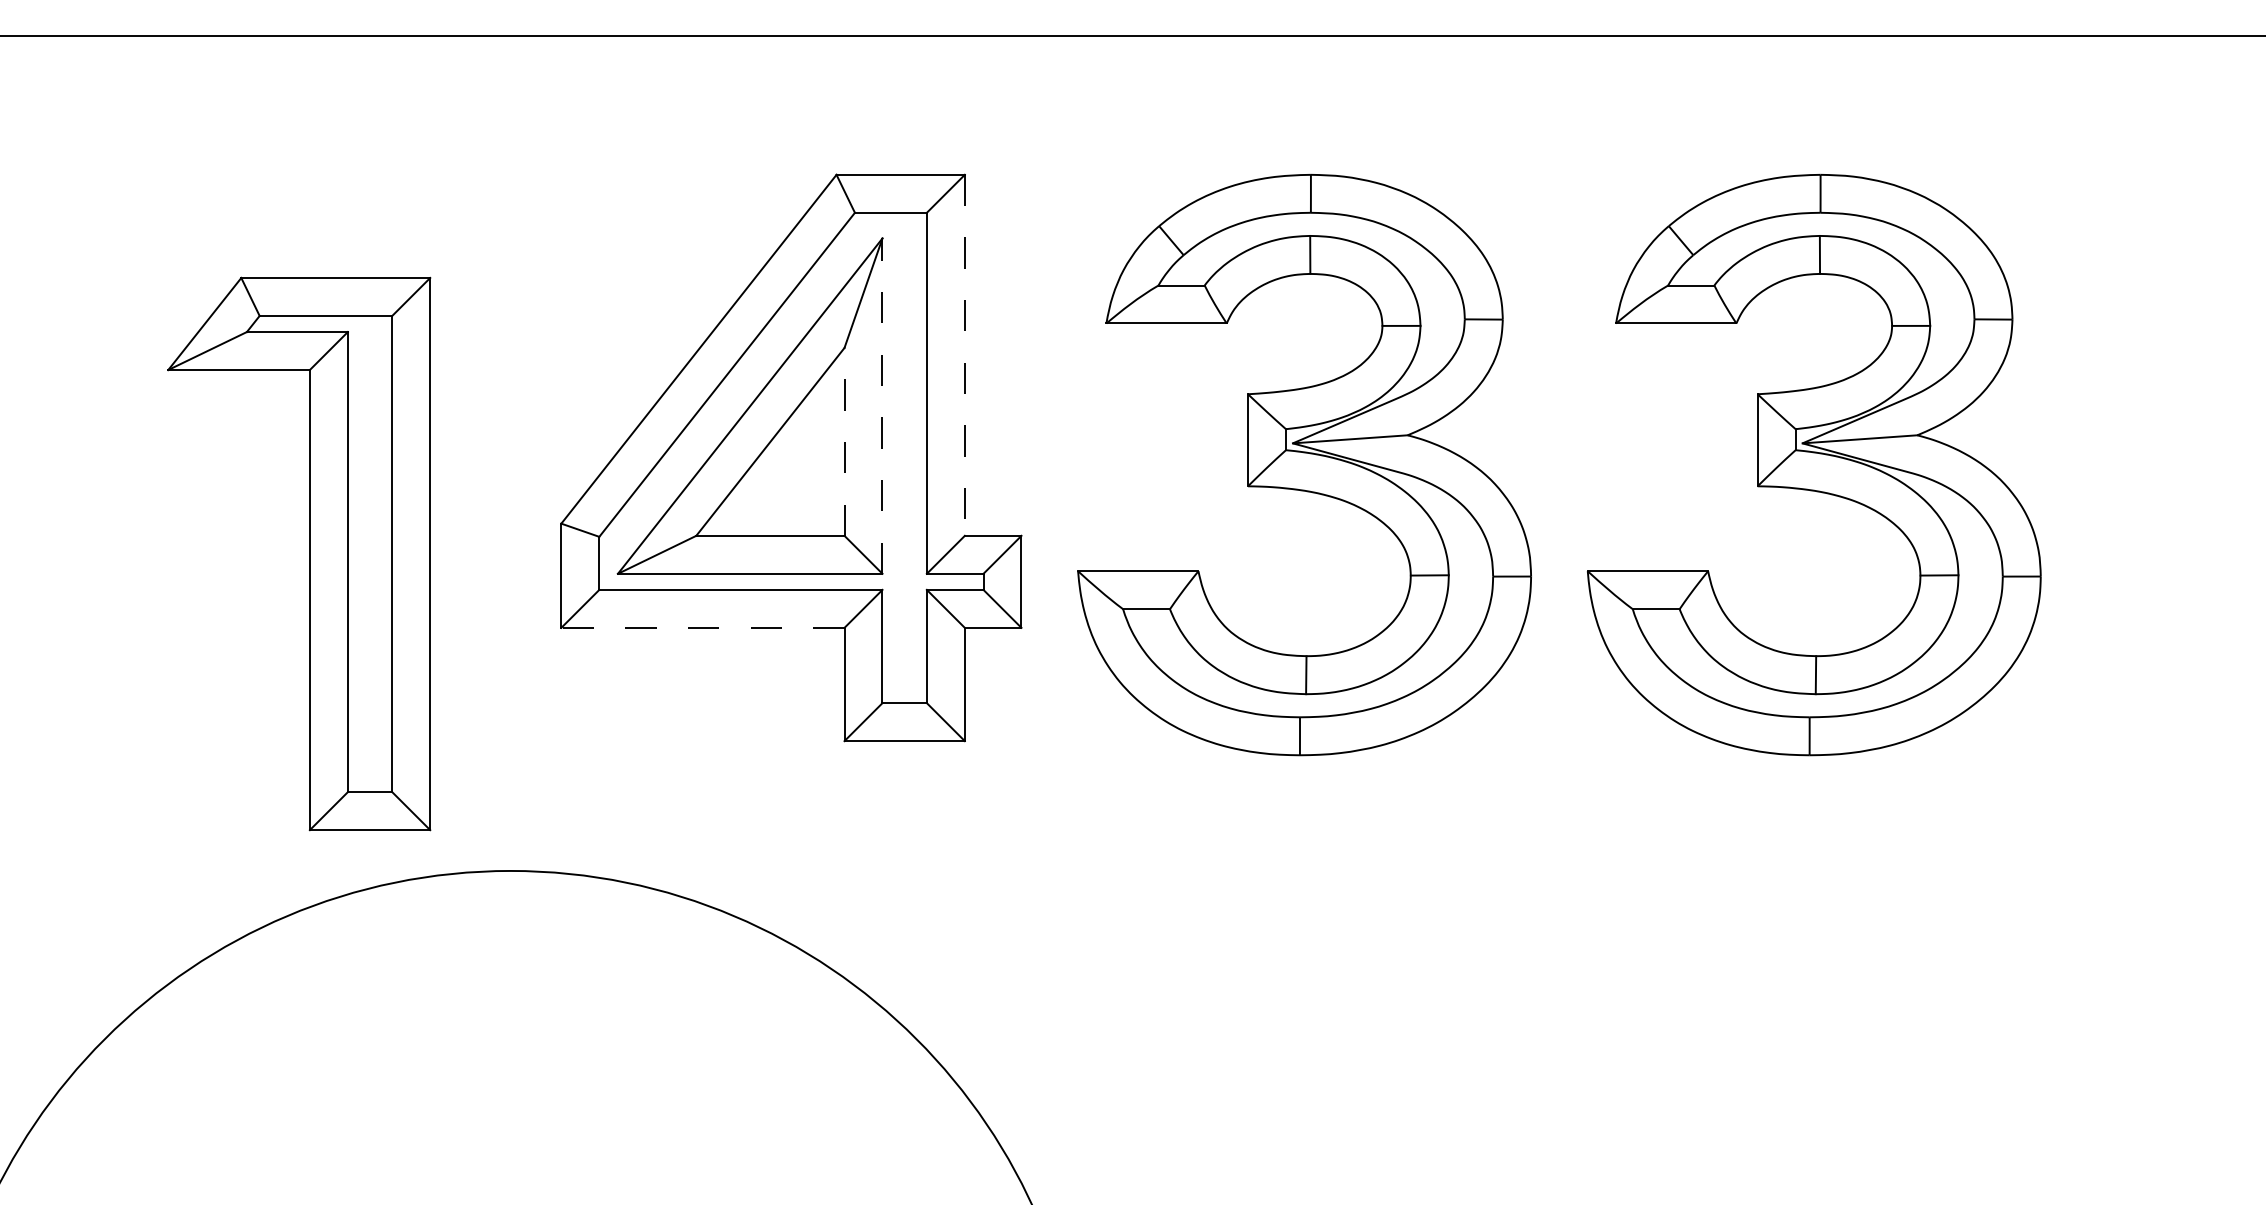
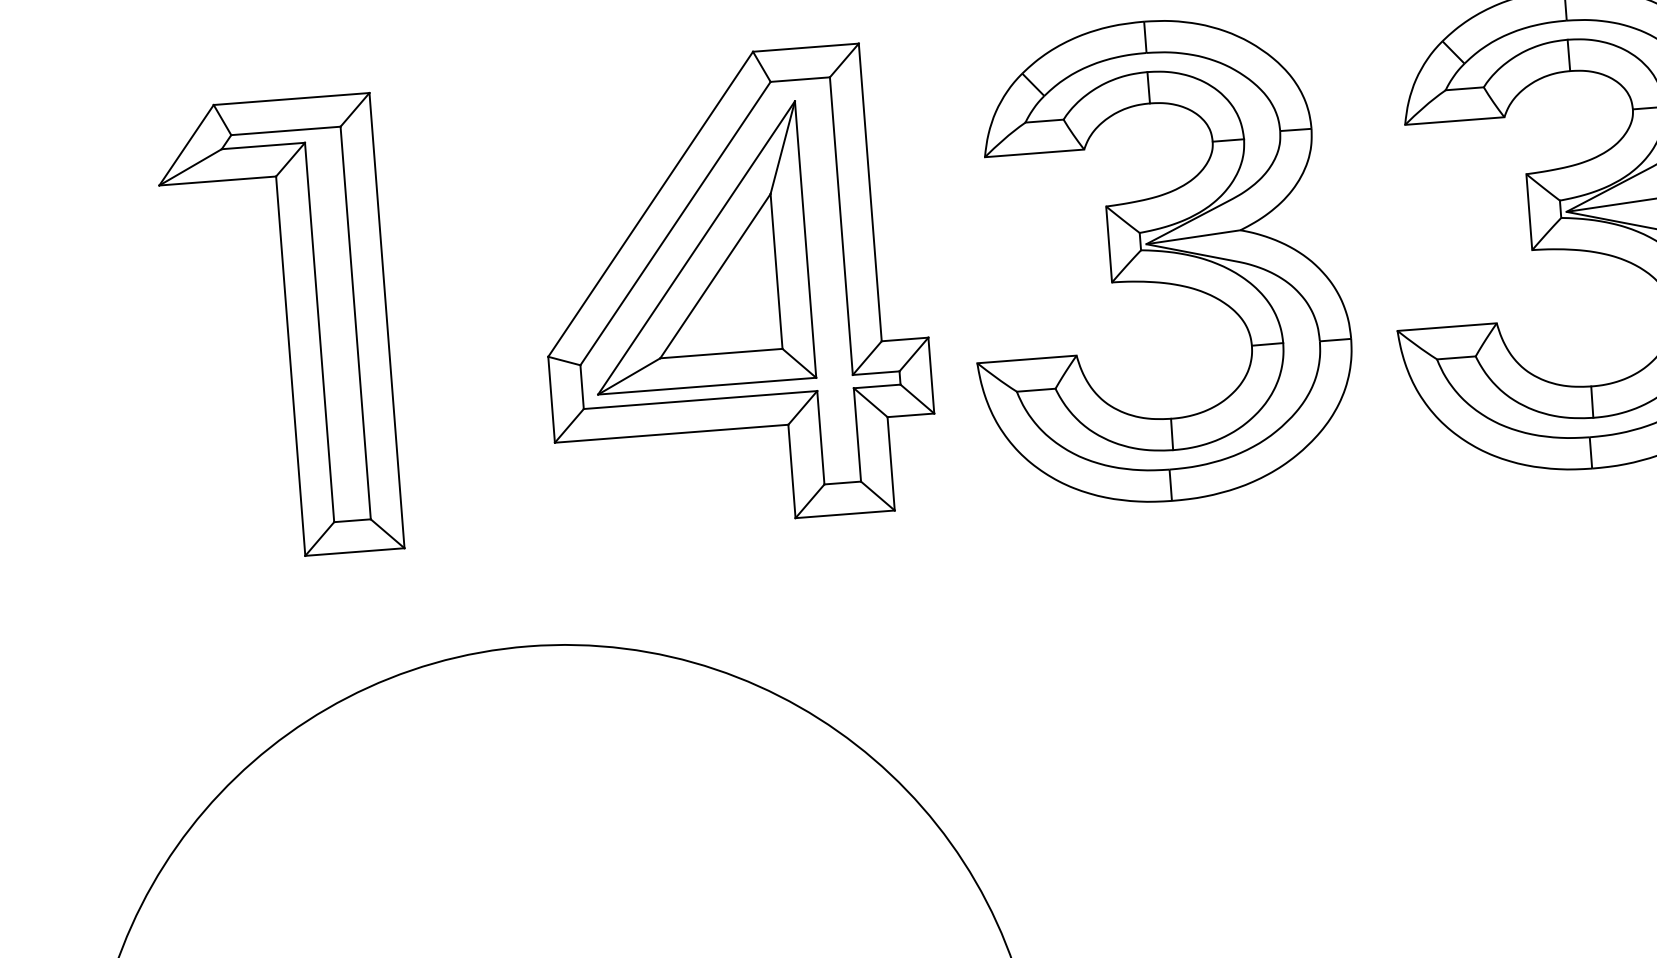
line: (964, 355) -> (870, 192), dashed -> solid
line: (882, 406) -> (805, 239), dashed -> solid
line: (844, 441) -> (776, 271), dashed -> solid
part: (309, 553) -> (287, 327), moved
line: (702, 627) -> (671, 433), dashed -> solid

